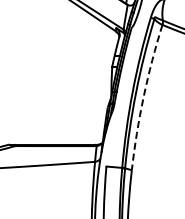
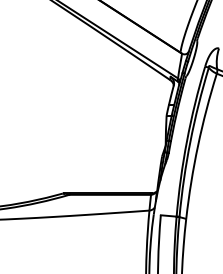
arc: (144, 96) -> (198, 145), dashed -> solid

